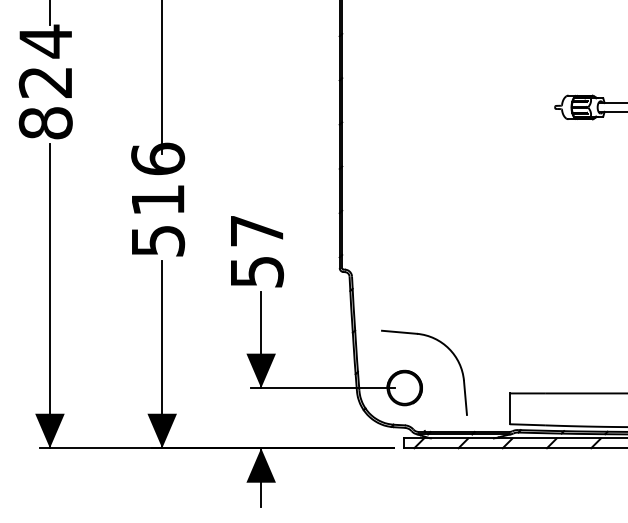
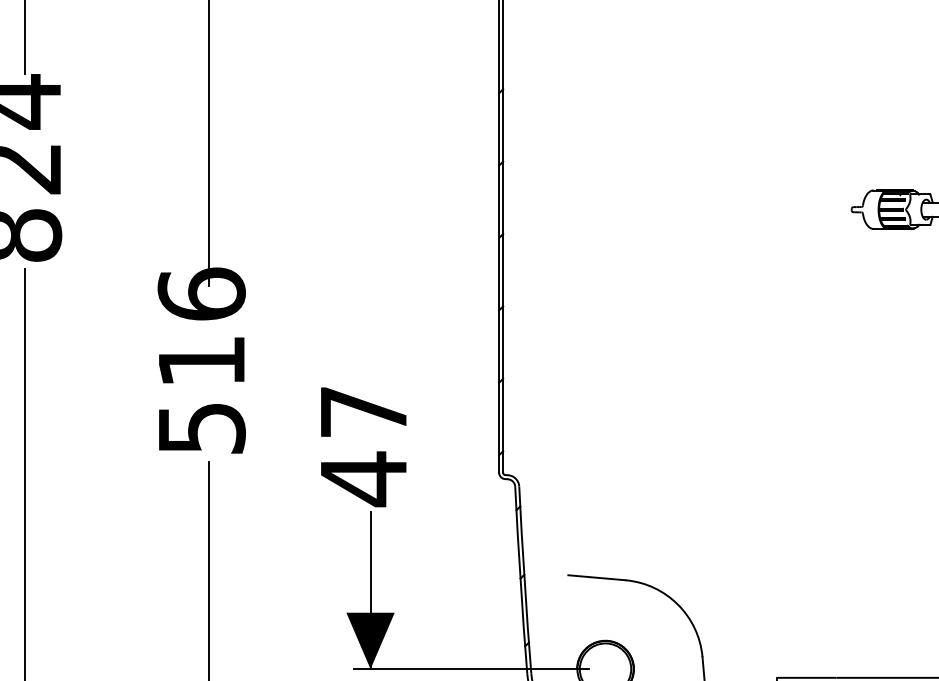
text: (257, 272) -> (364, 479), 57 -> 47

